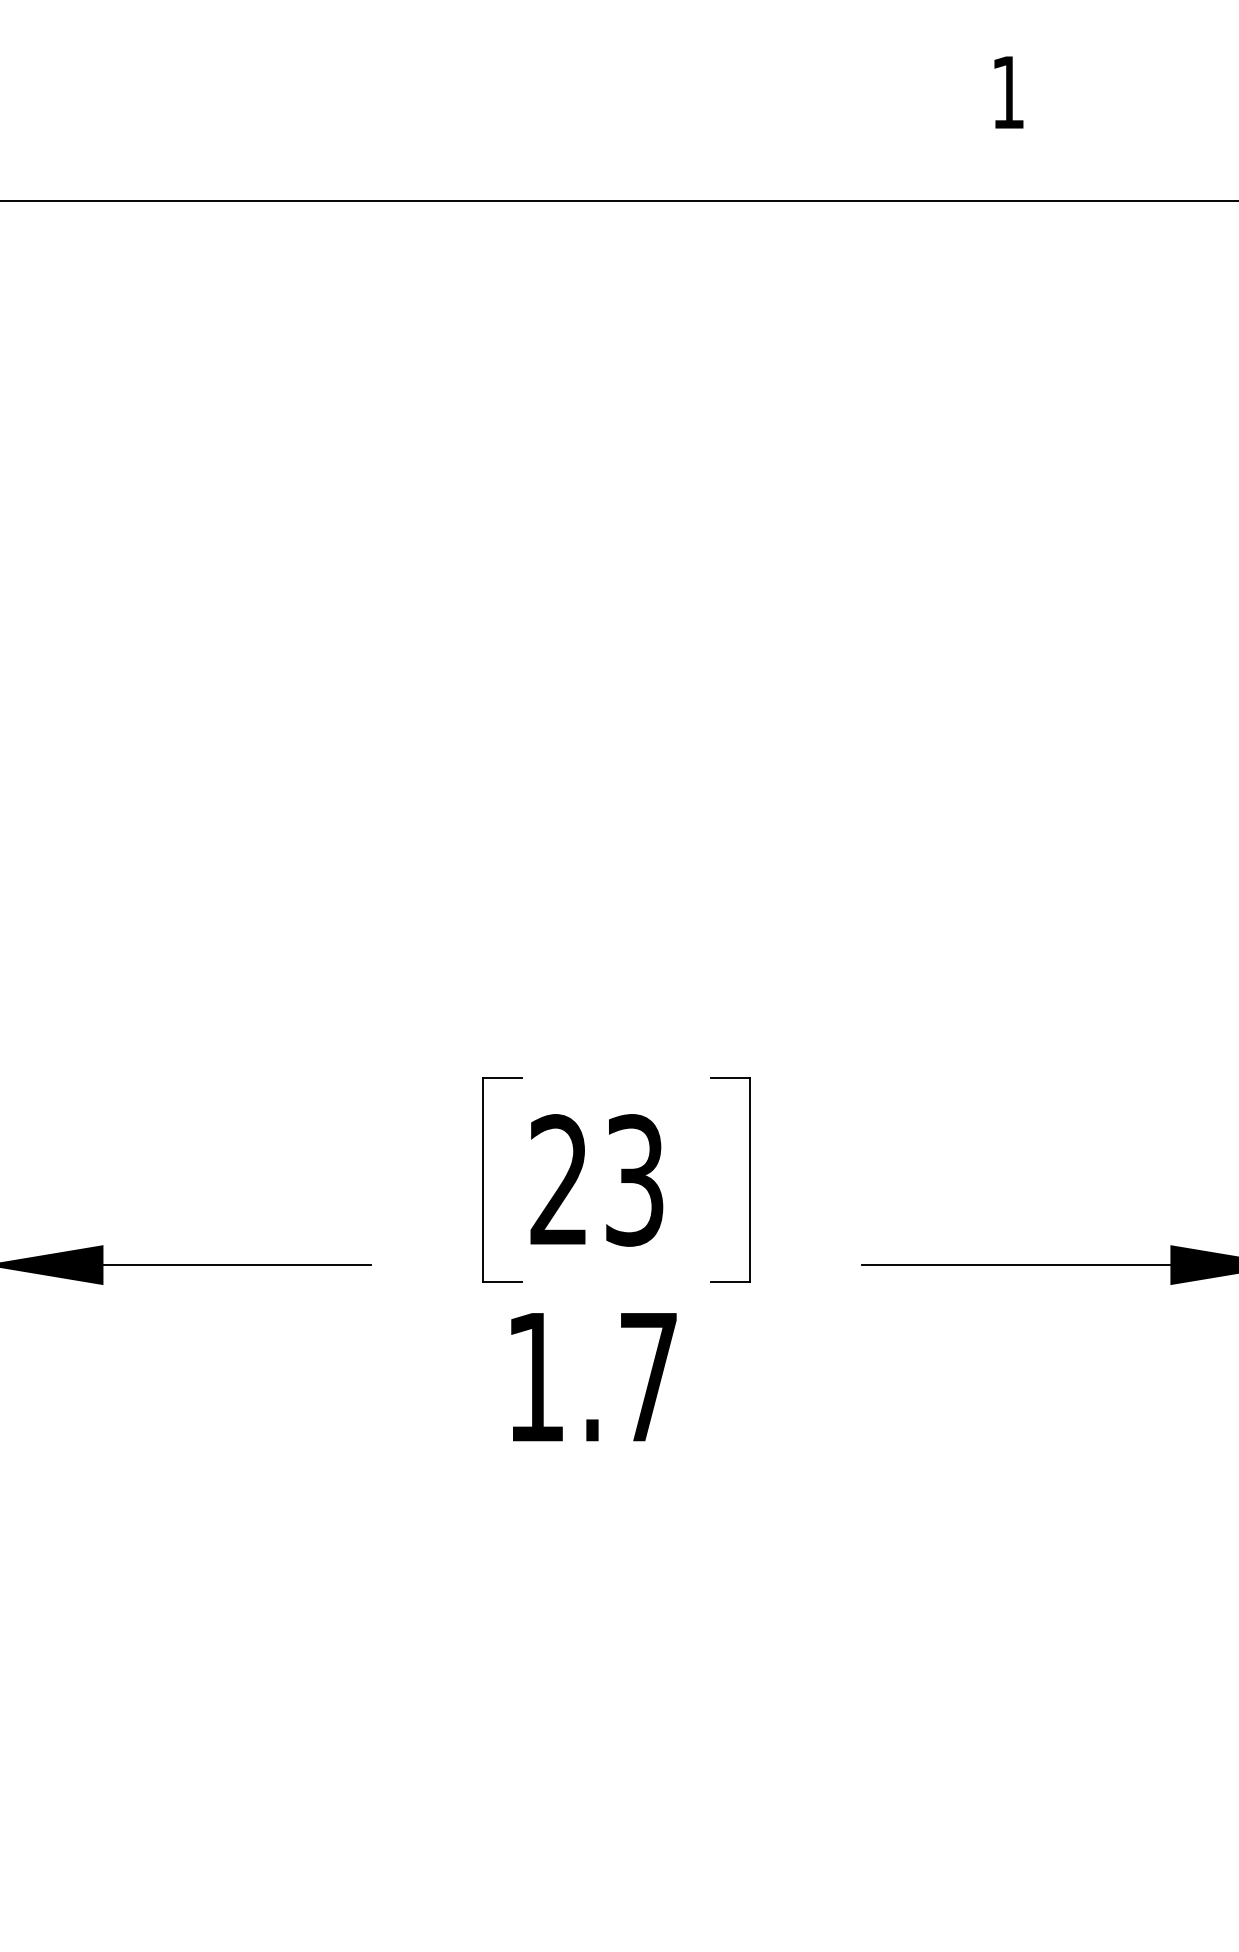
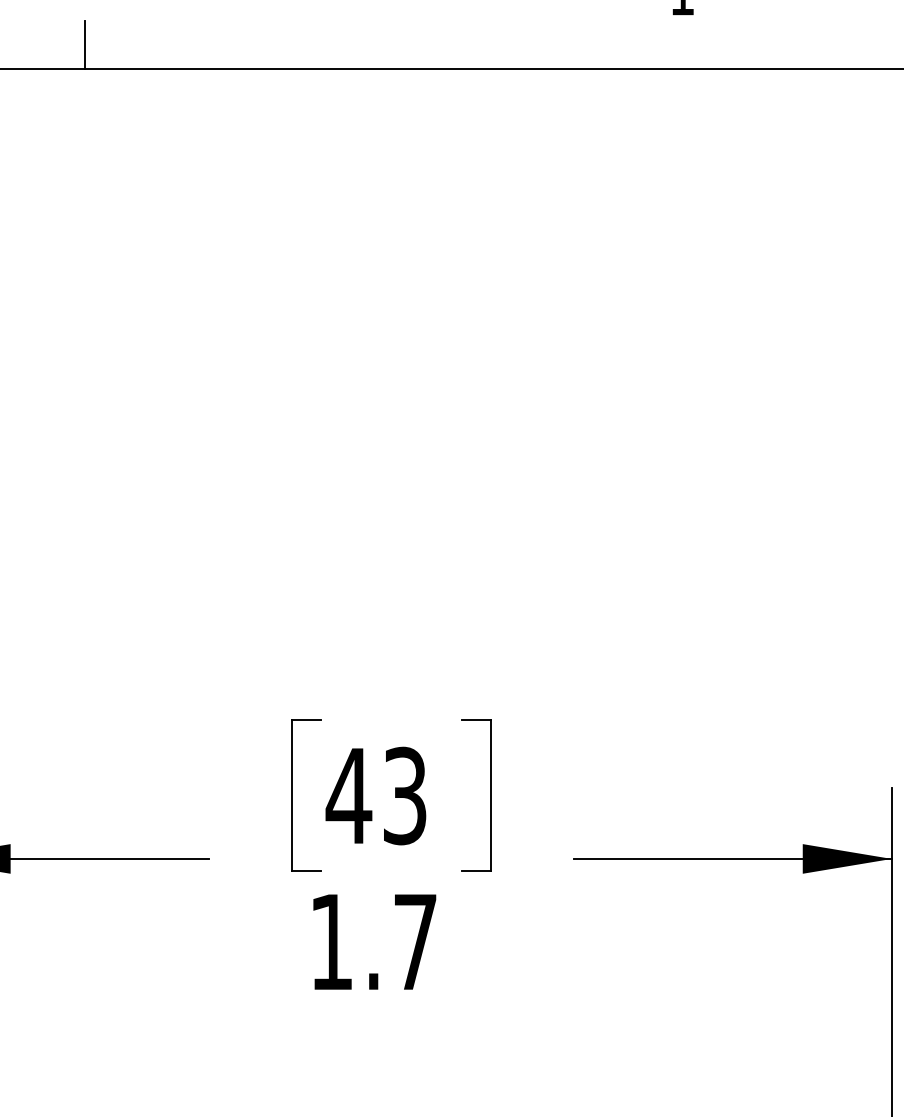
line: (203, 168) -> (84, 44), added
text: (558, 1179) -> (348, 795), 23 -> 43

